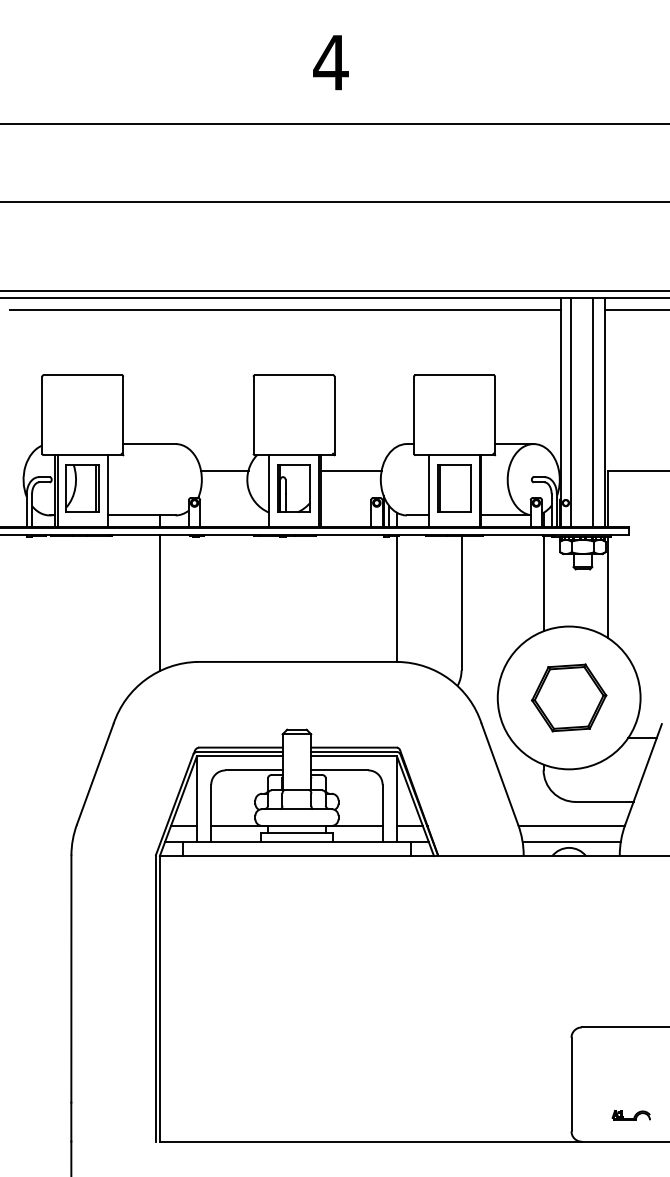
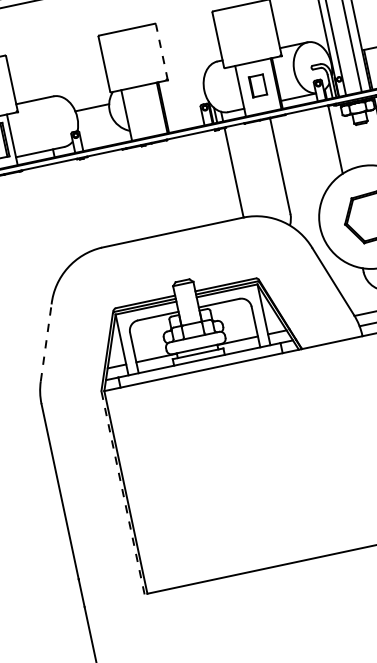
line: (334, 415) -> (161, 52), solid -> dashed
line: (351, 470) -> (182, 88), removed
part: (293, 488) -> (143, 110), removed
part: (454, 488) -> (257, 85), size x0.6
line: (159, 602) -> (65, 211), removed
line: (95, 773) -> (46, 342), solid -> dashed
line: (155, 998) -> (122, 492), solid -> dashed

